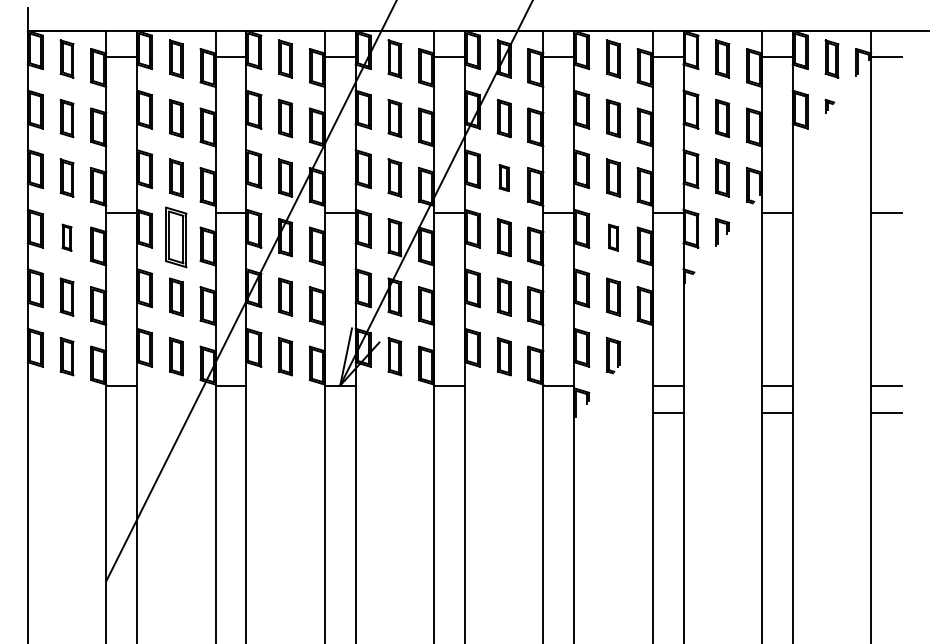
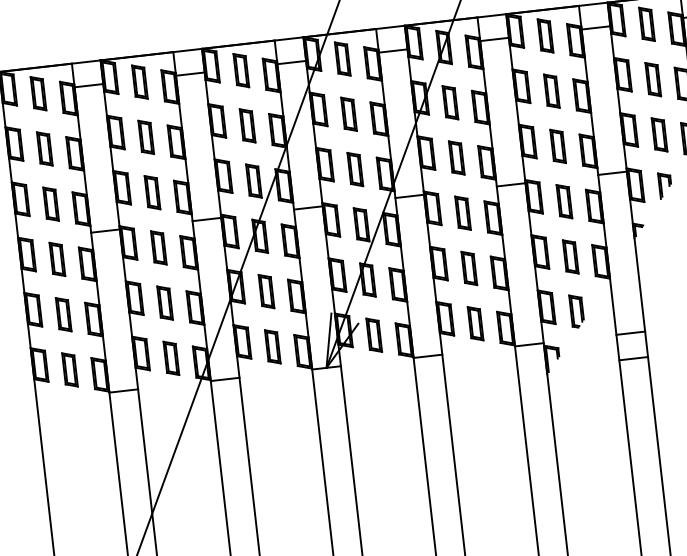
part: (503, 177) -> (456, 157), size x1.43
part: (66, 237) -> (56, 259), size x1.43
part: (176, 237) -> (158, 247), size x0.62
part: (613, 237) -> (564, 201), size x1.43

